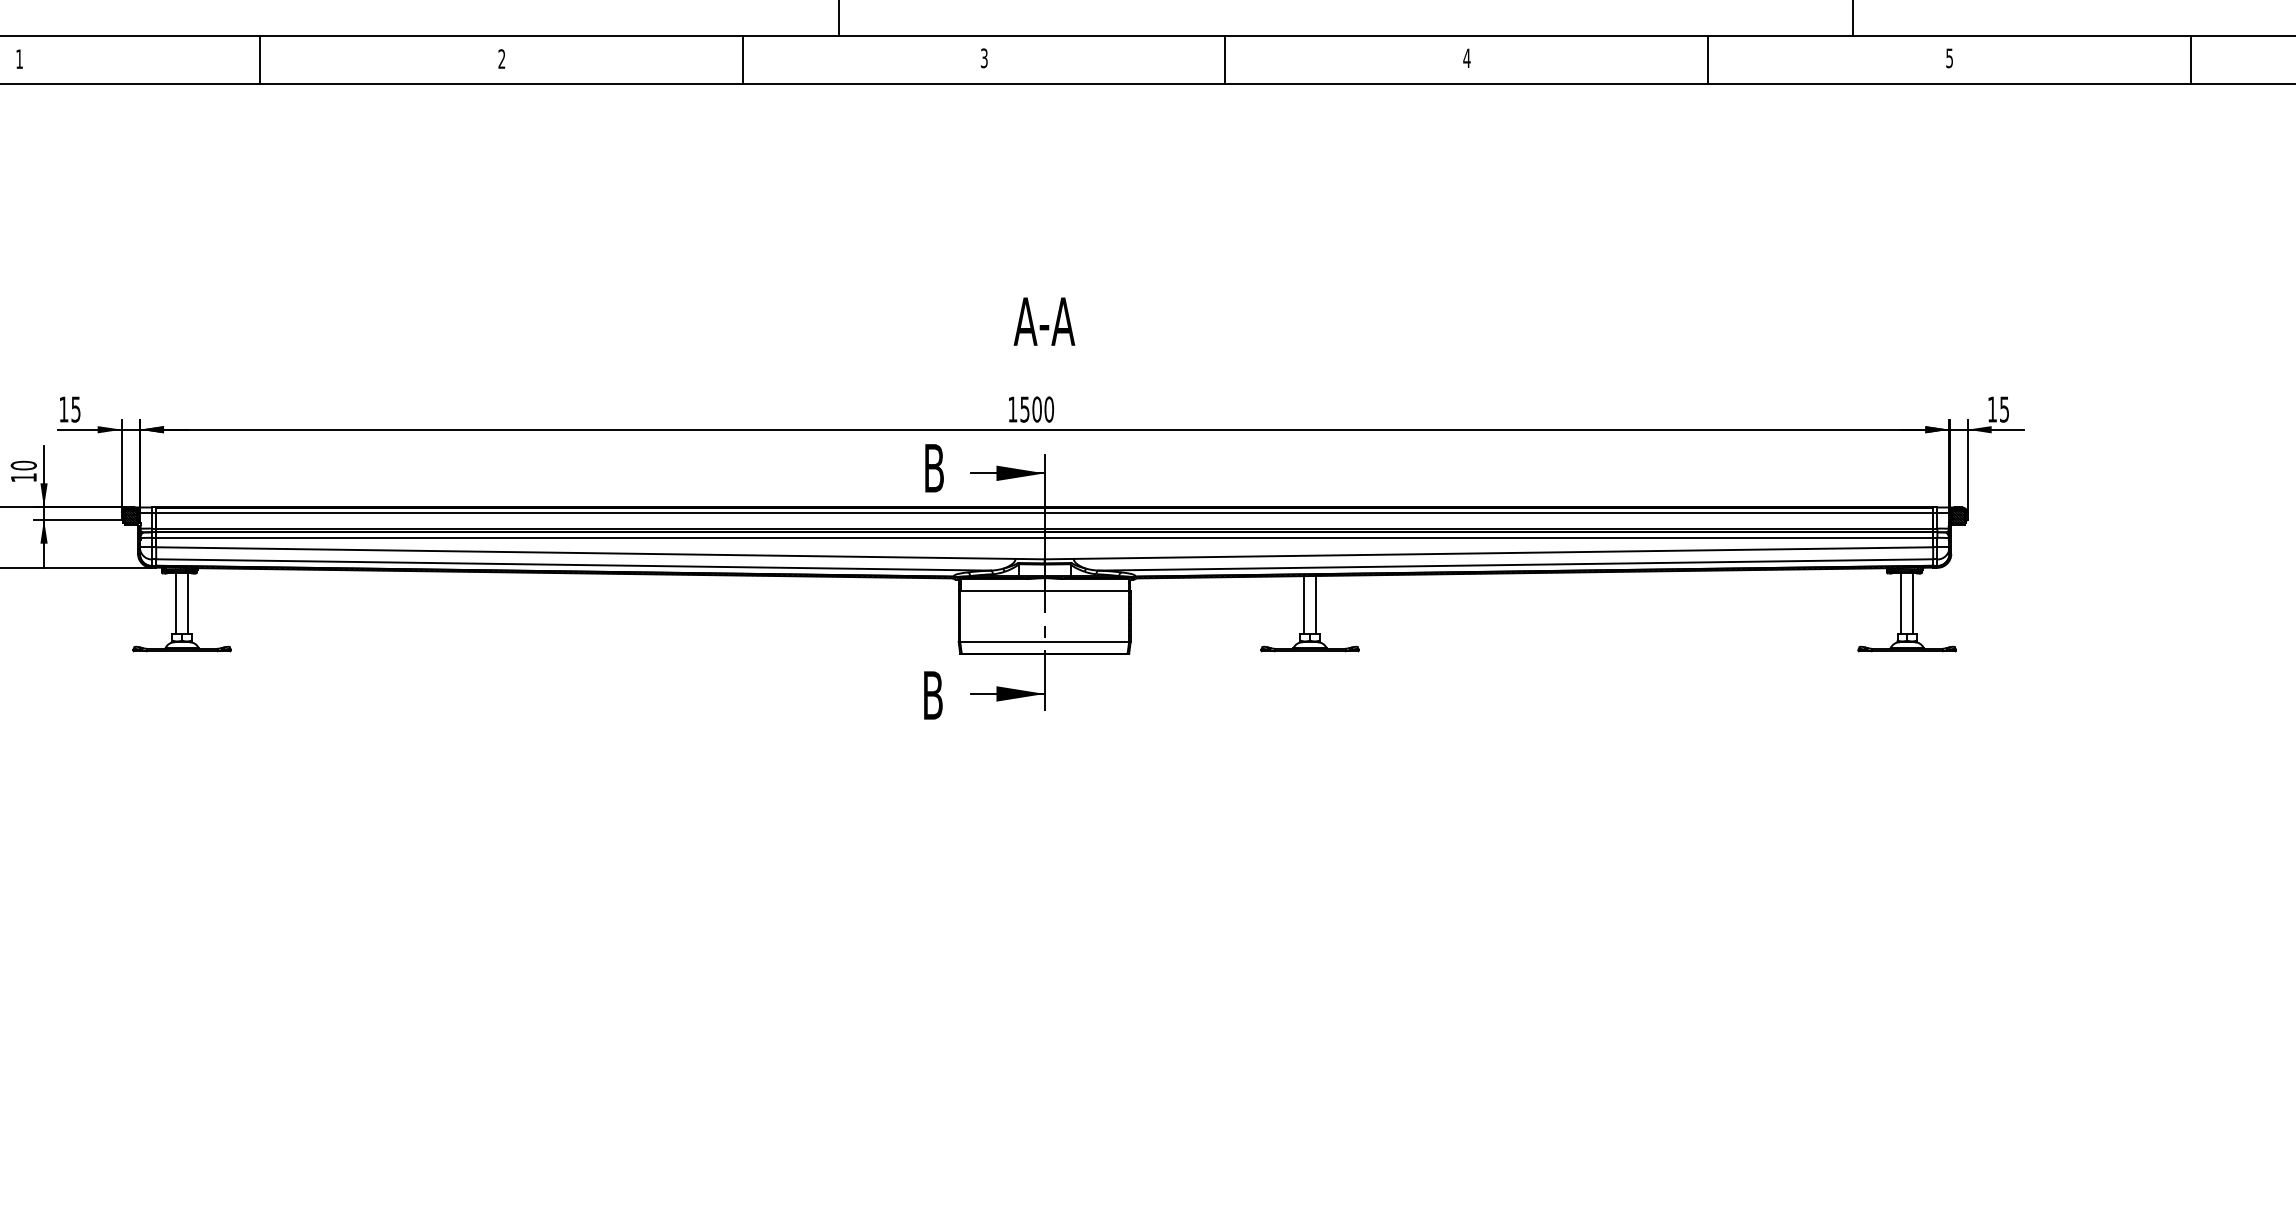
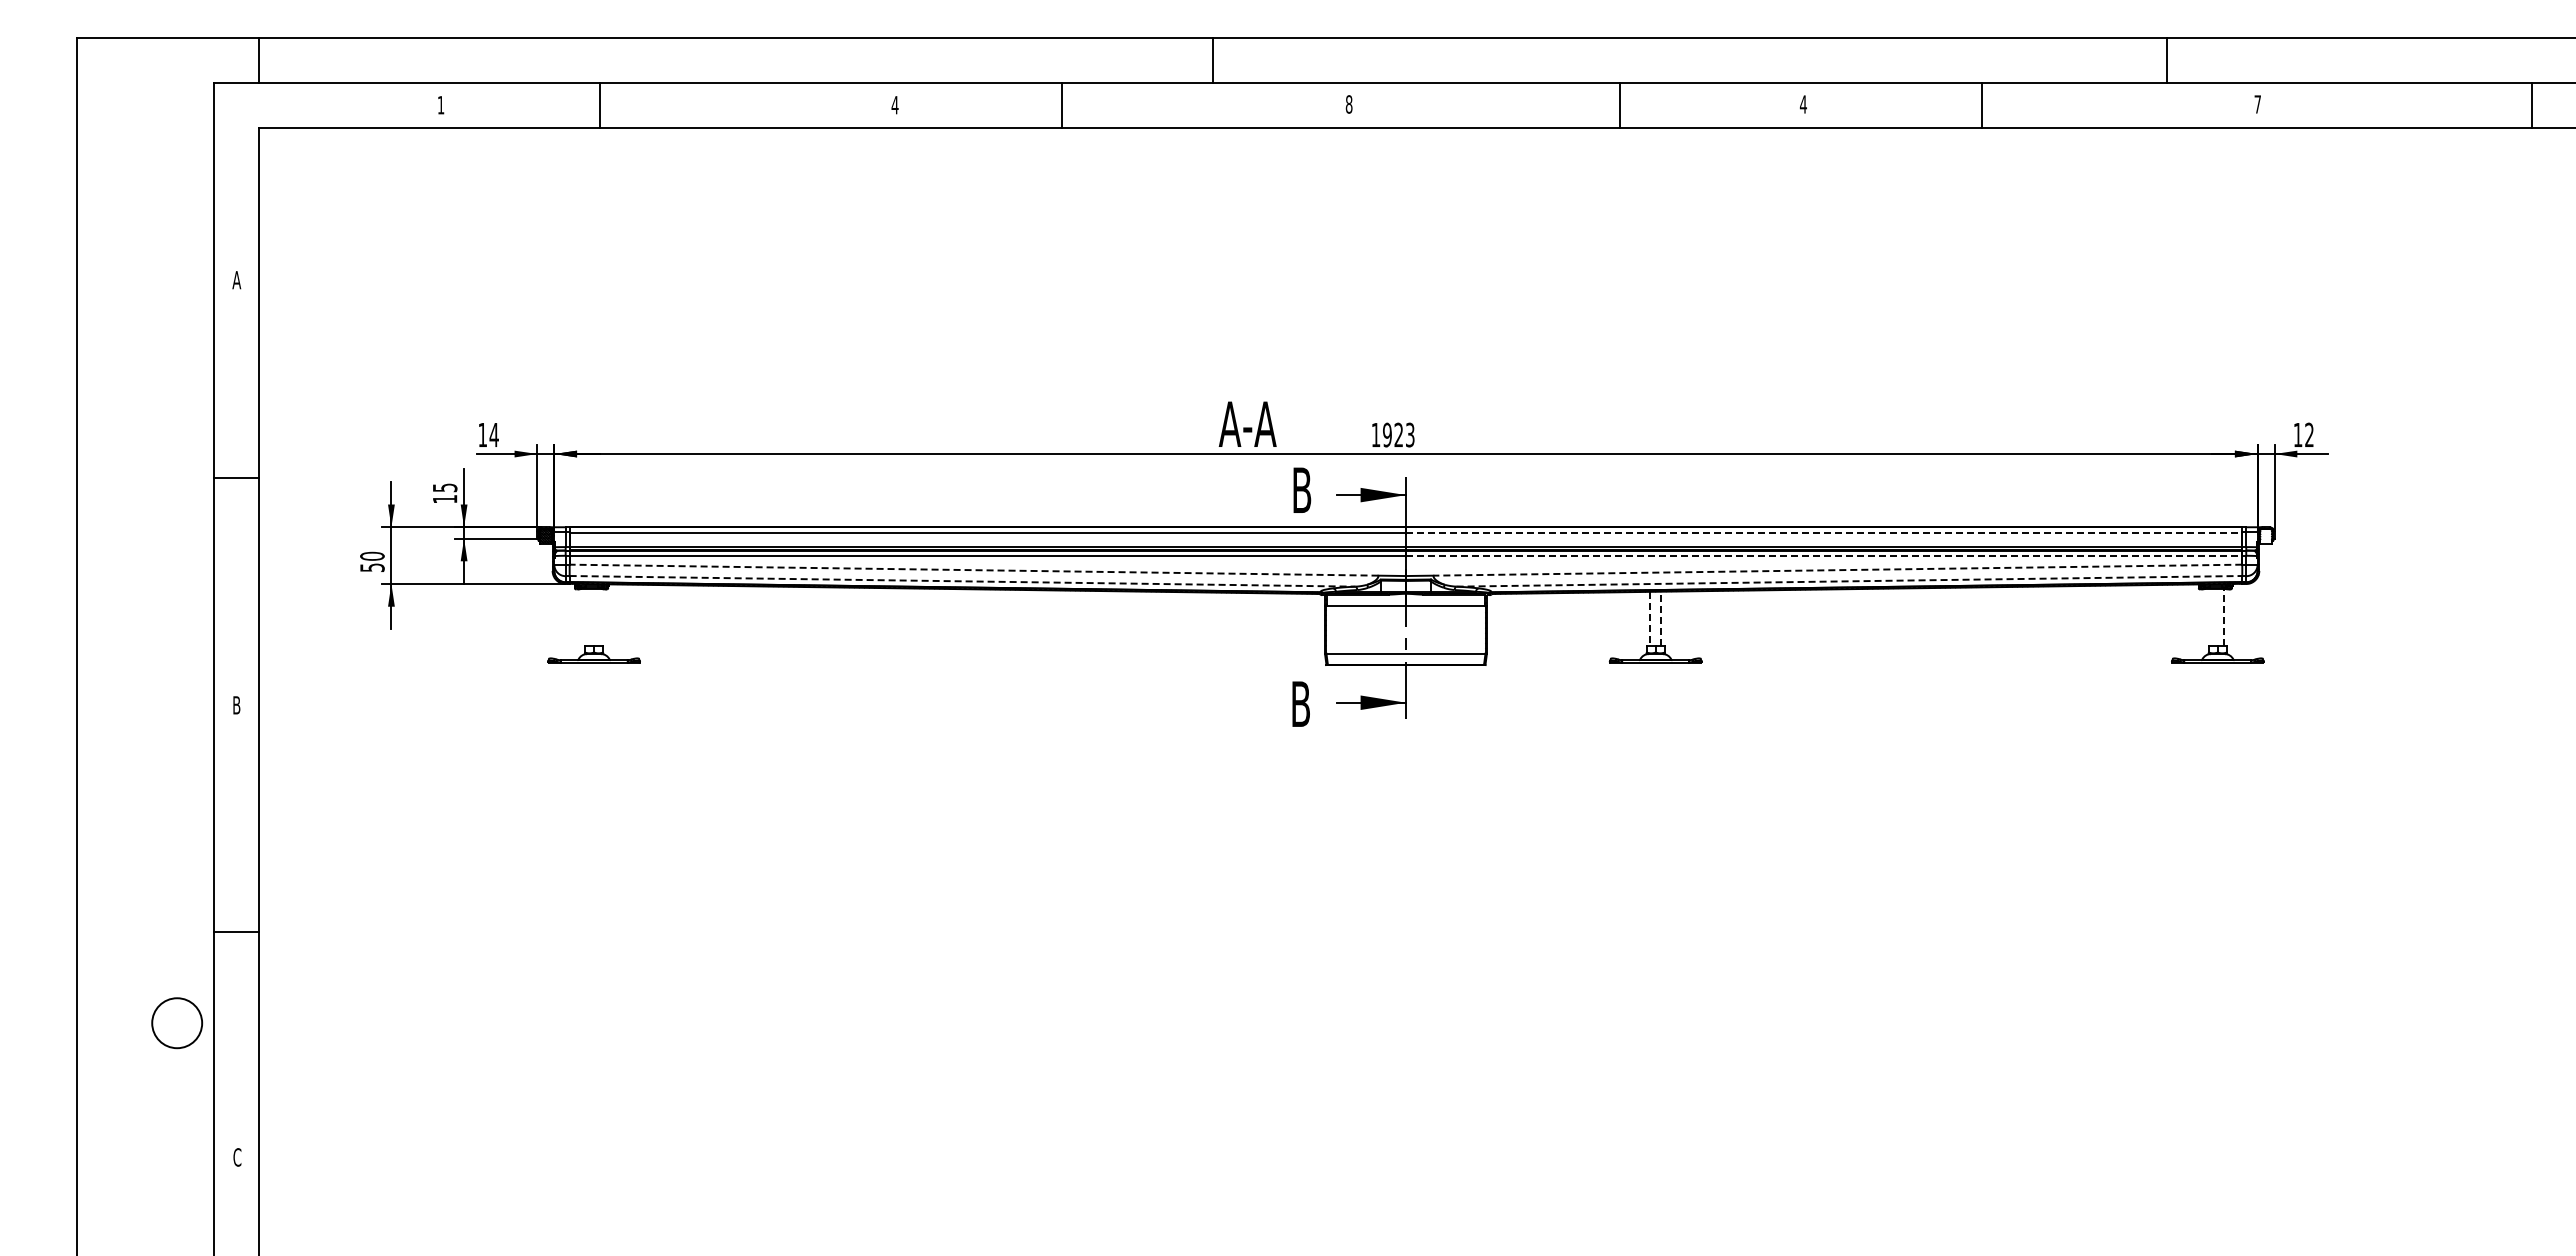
text: (501, 58) -> (894, 104), 2 -> 4
text: (983, 58) -> (1348, 104), 3 -> 8
text: (1949, 58) -> (2257, 104), 5 -> 7
line: (260, 59) -> (599, 105), moved
line: (742, 59) -> (1061, 105), moved
line: (1225, 59) -> (1620, 105), moved
line: (1708, 59) -> (1982, 105), moved
line: (2190, 59) -> (2531, 105), moved
text: (1044, 320) -> (1247, 423), moved
text: (1036, 408) -> (1398, 434), 1500 -> 1923
text: (2004, 408) -> (2309, 434), 15 -> 12
text: (75, 410) -> (493, 435), 15 -> 14
text: (23, 465) -> (444, 487), 10 -> 15
line: (1489, 513) -> (1824, 532), solid -> dashed
hatch: (1957, 516) -> (2265, 535), removed
line: (1489, 537) -> (1824, 555), solid -> dashed
line: (585, 553) -> (973, 570), solid -> dashed
line: (1503, 553) -> (1837, 570), solid -> dashed
line: (573, 565) -> (962, 581), solid -> dashed
line: (1515, 565) -> (1849, 581), solid -> dashed
line: (176, 603) -> (588, 617), removed
line: (187, 603) -> (599, 617), removed
line: (1901, 603) -> (2212, 617), removed
line: (1913, 603) -> (2223, 617), solid -> dashed
line: (1316, 604) -> (1661, 618), solid -> dashed
line: (1304, 605) -> (1650, 619), solid -> dashed

